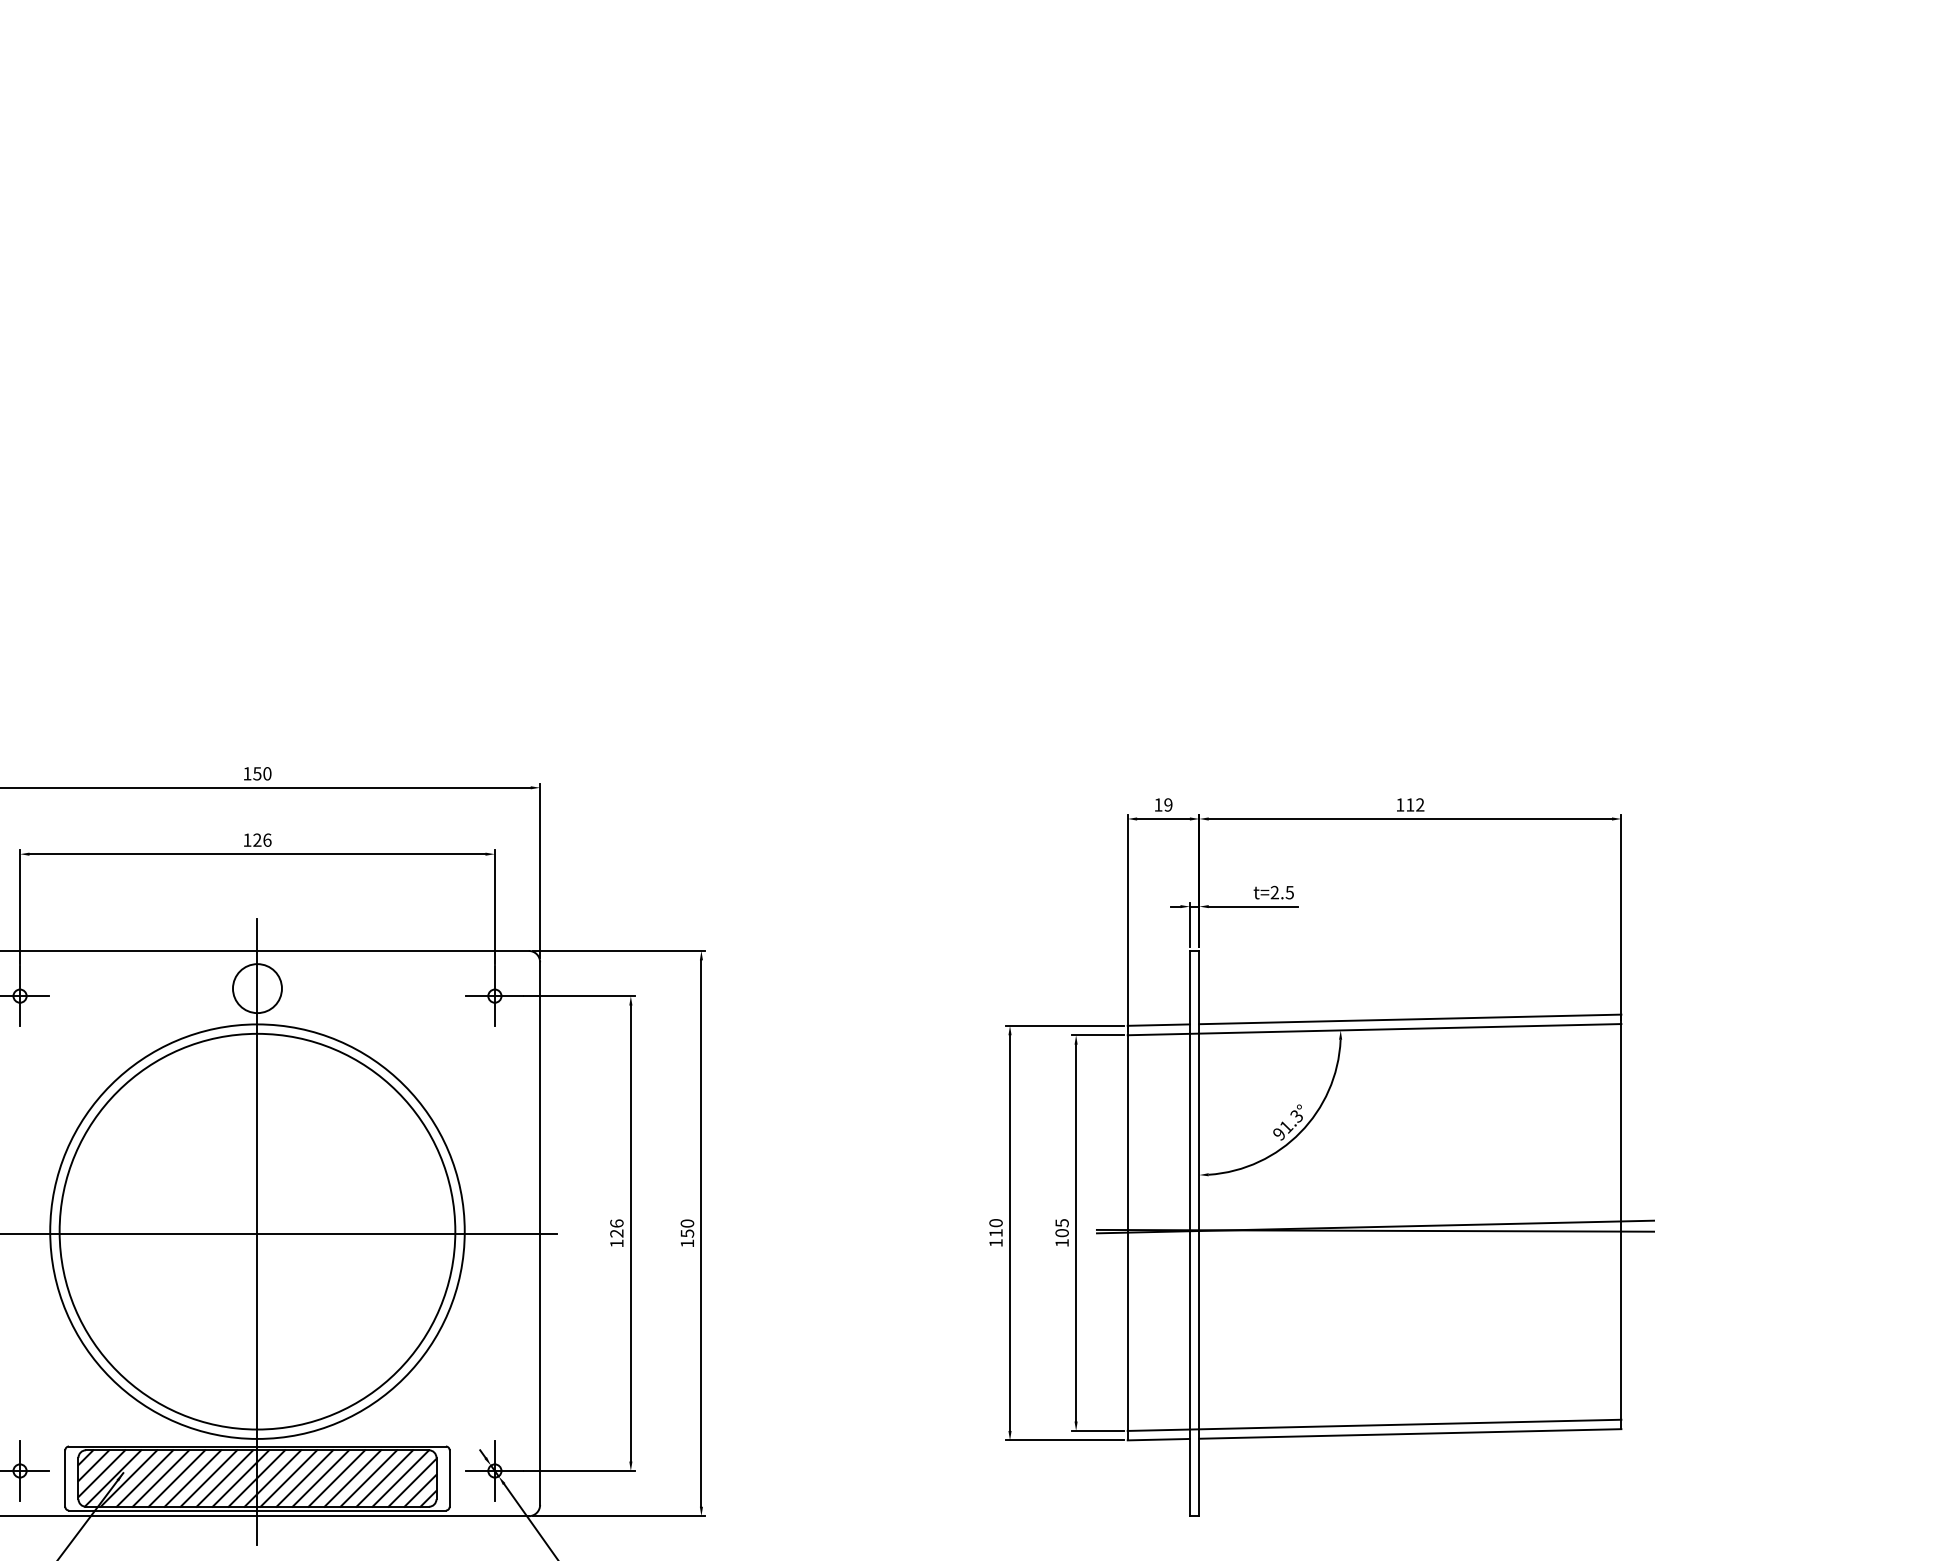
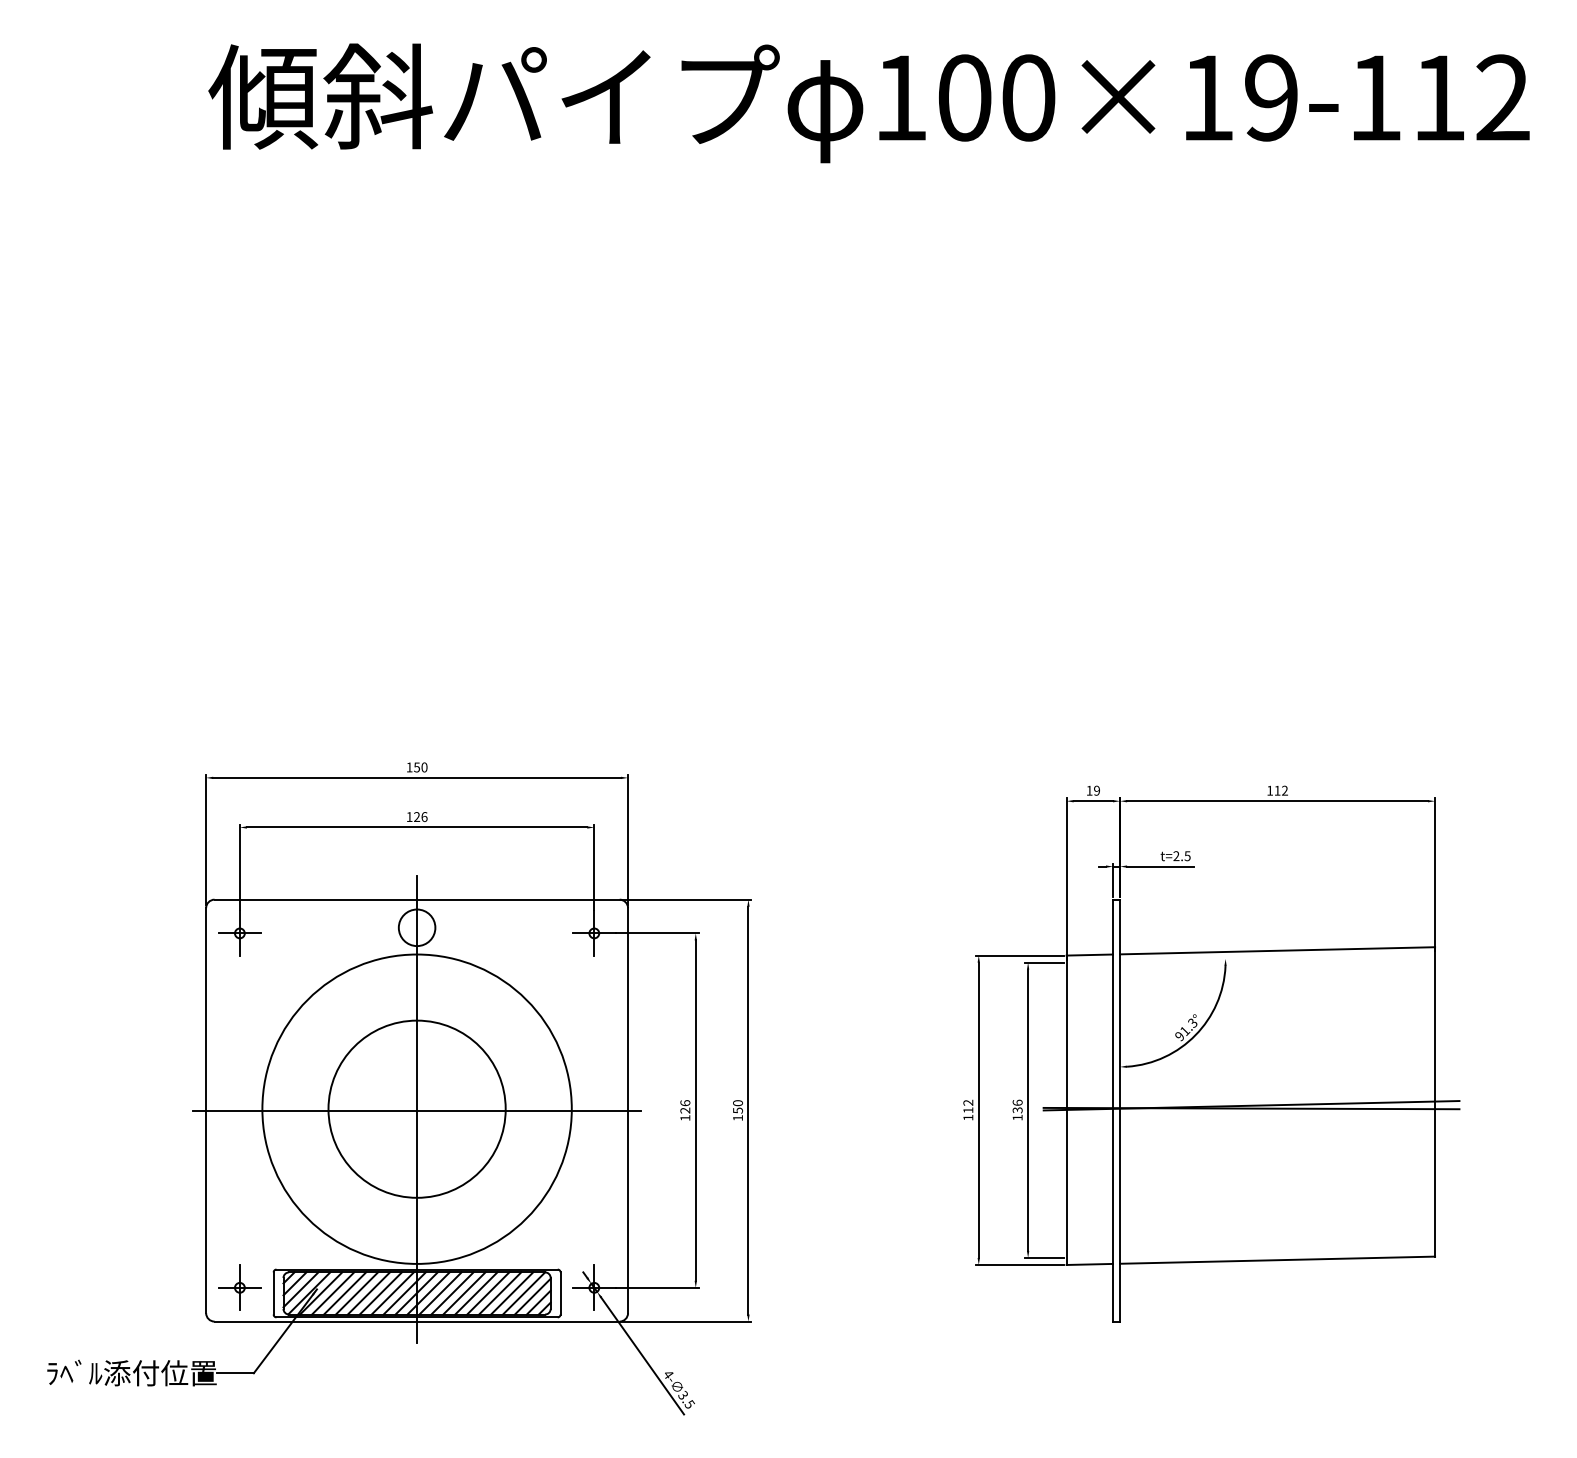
line: (1374, 1029) -> (1250, 958), removed
text: (996, 1222) -> (968, 1102), 110 -> 112
text: (1061, 1228) -> (1017, 1106), 105 -> 136
circle: (256, 1230) -> (416, 1108), size x0.6
line: (1374, 1424) -> (1250, 1253), removed

